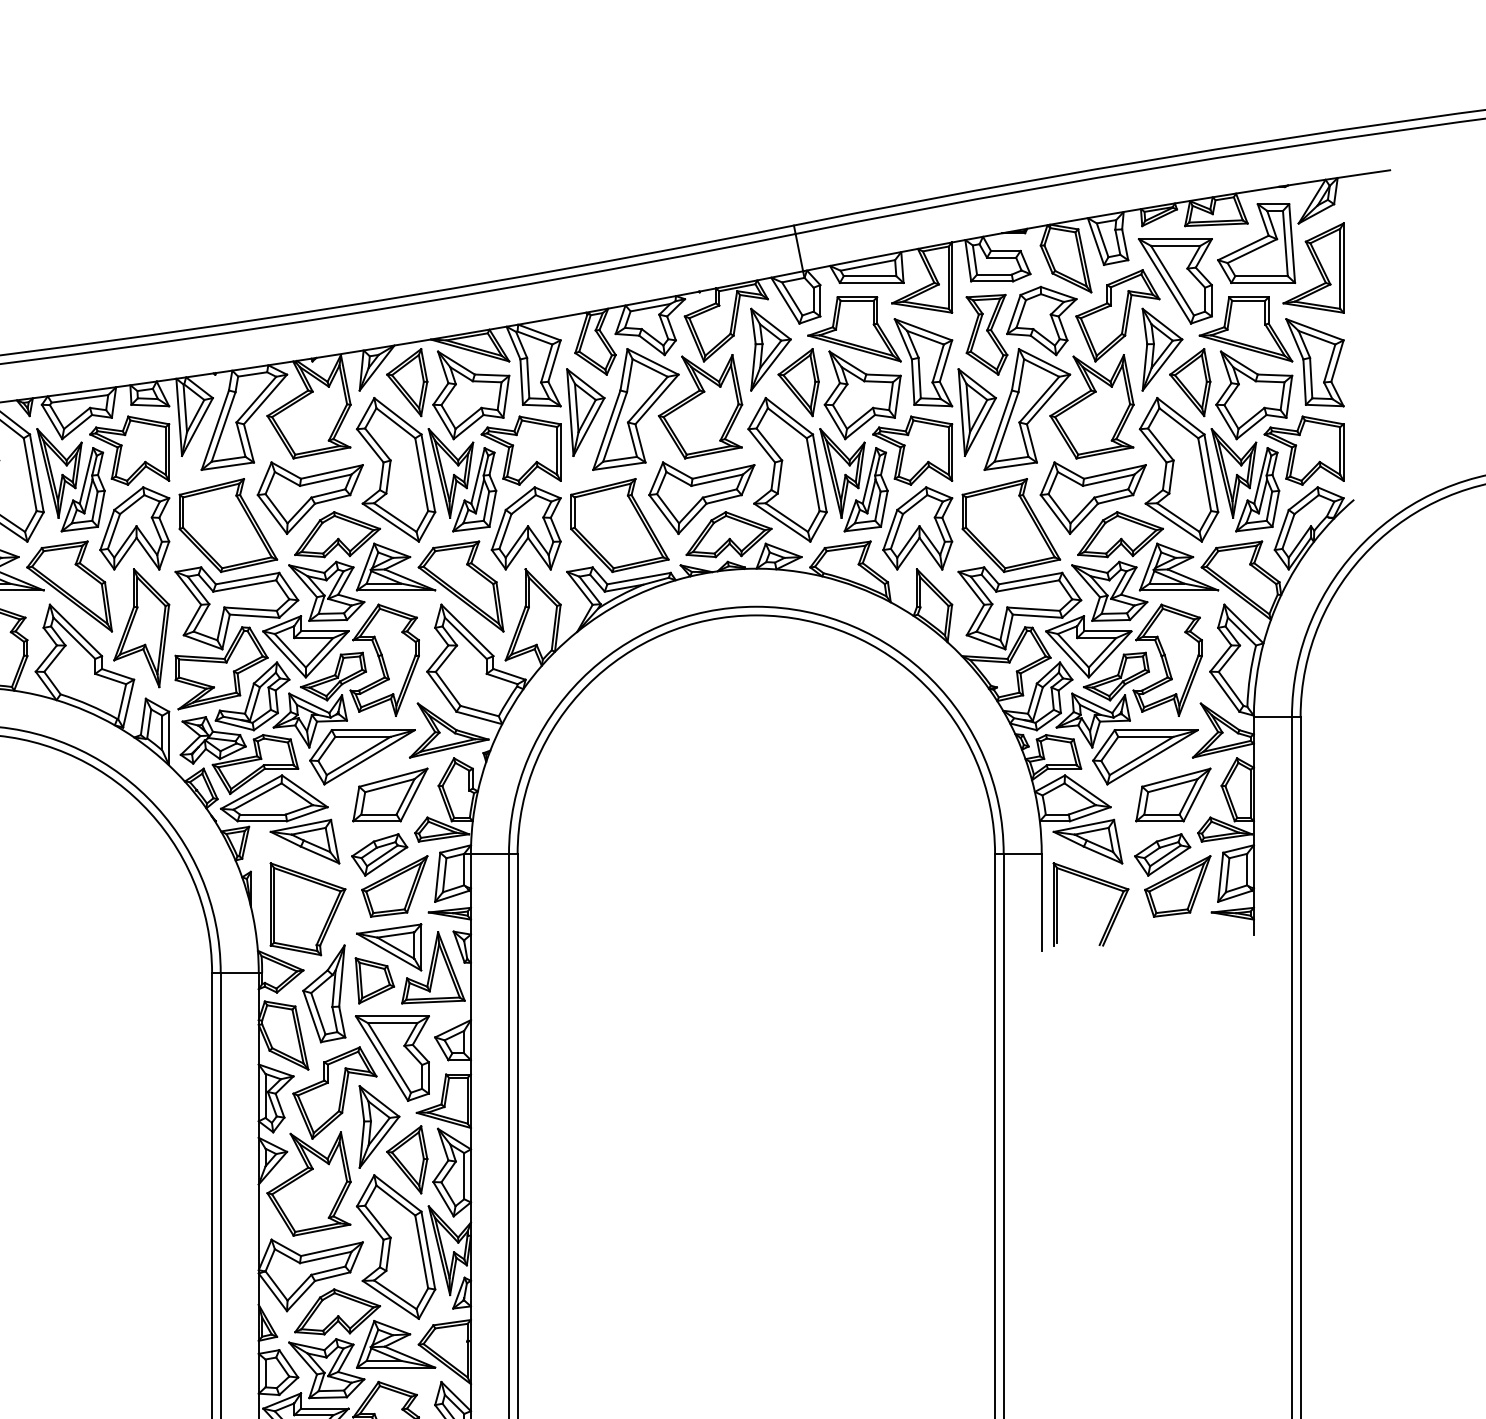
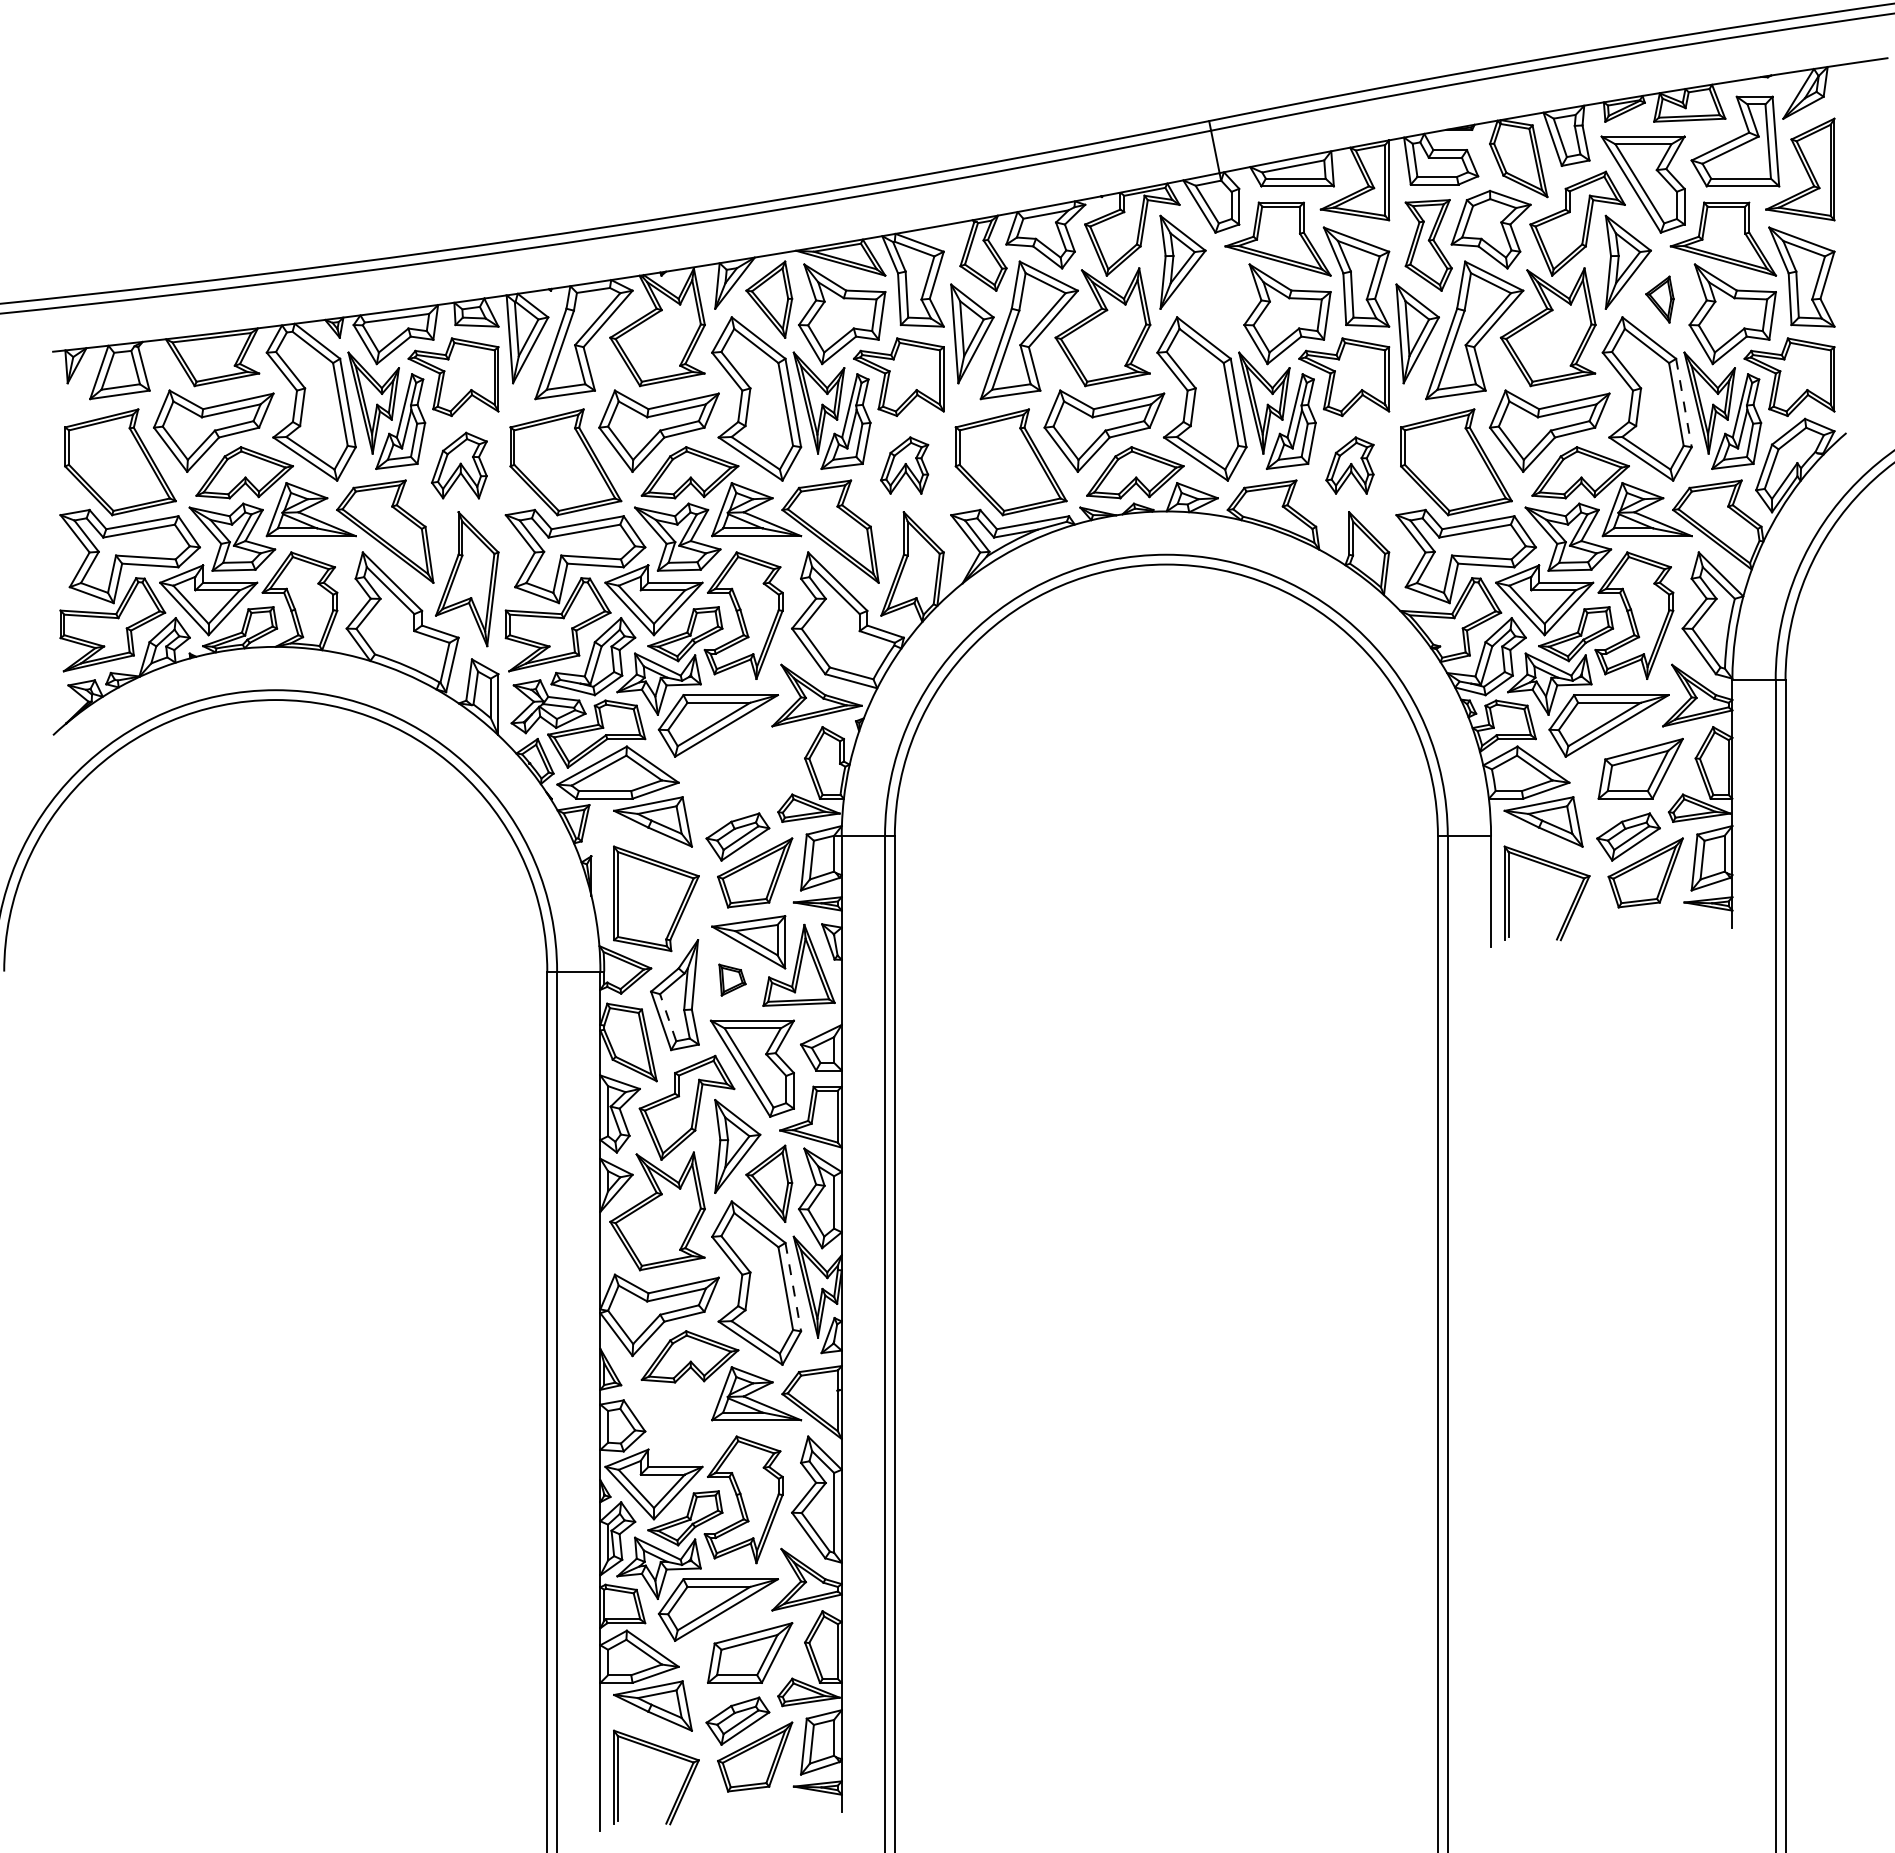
part: (798, 382) -> (1214, 299), removed
part: (1189, 382) -> (1659, 299), size x0.6
line: (1210, 473) -> (1683, 403), solid -> dashed
part: (134, 528) -> (459, 465), size x0.7
part: (526, 528) -> (904, 465), size x0.6
part: (917, 528) -> (1349, 465), size x0.6
part: (390, 794) -> (750, 768), removed
part: (374, 980) -> (732, 979), size x0.6
line: (318, 1013) -> (668, 1017), solid -> dashed
line: (428, 1250) -> (793, 1287), solid -> dashed
part: (326, 1367) -> (677, 1420), removed

